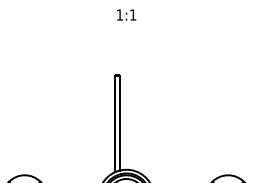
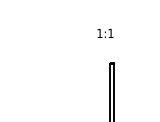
text: (126, 14) -> (105, 32), moved

